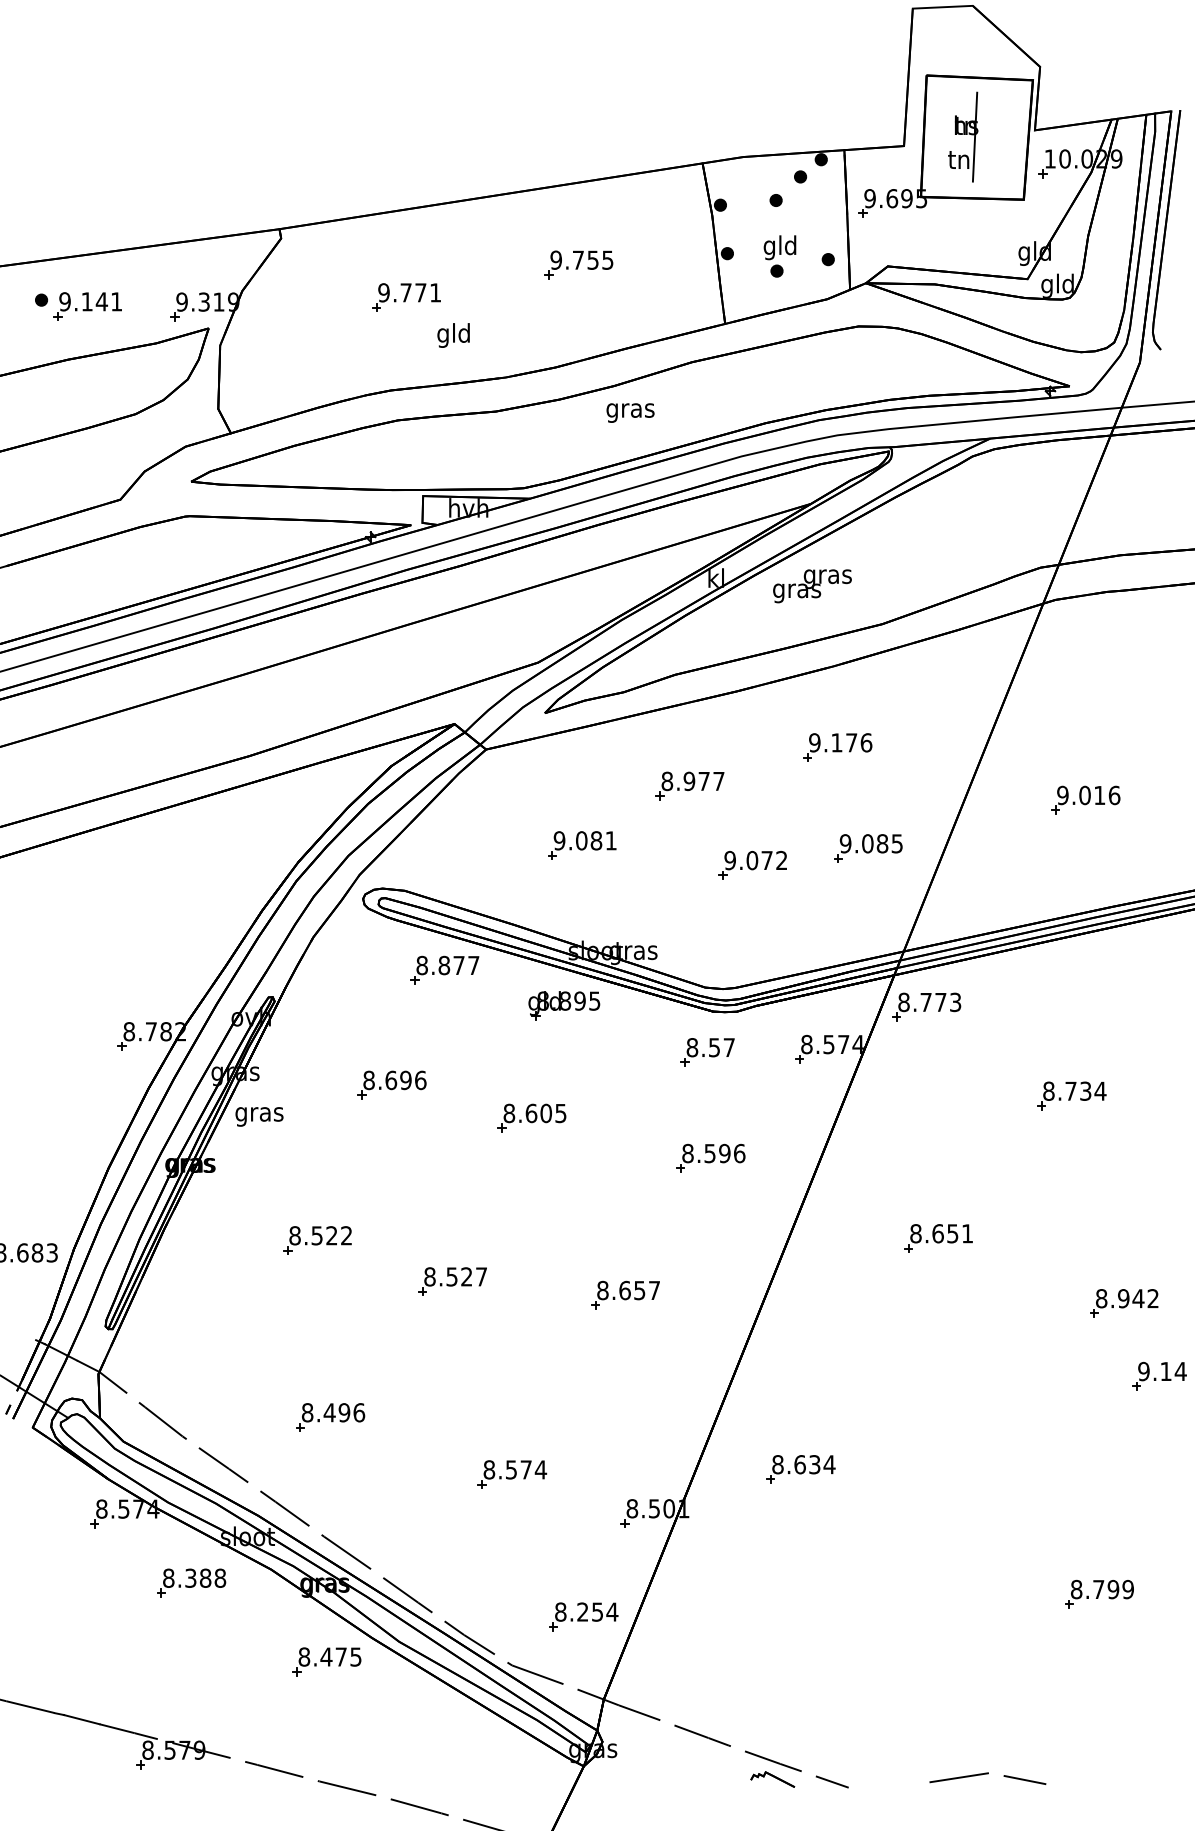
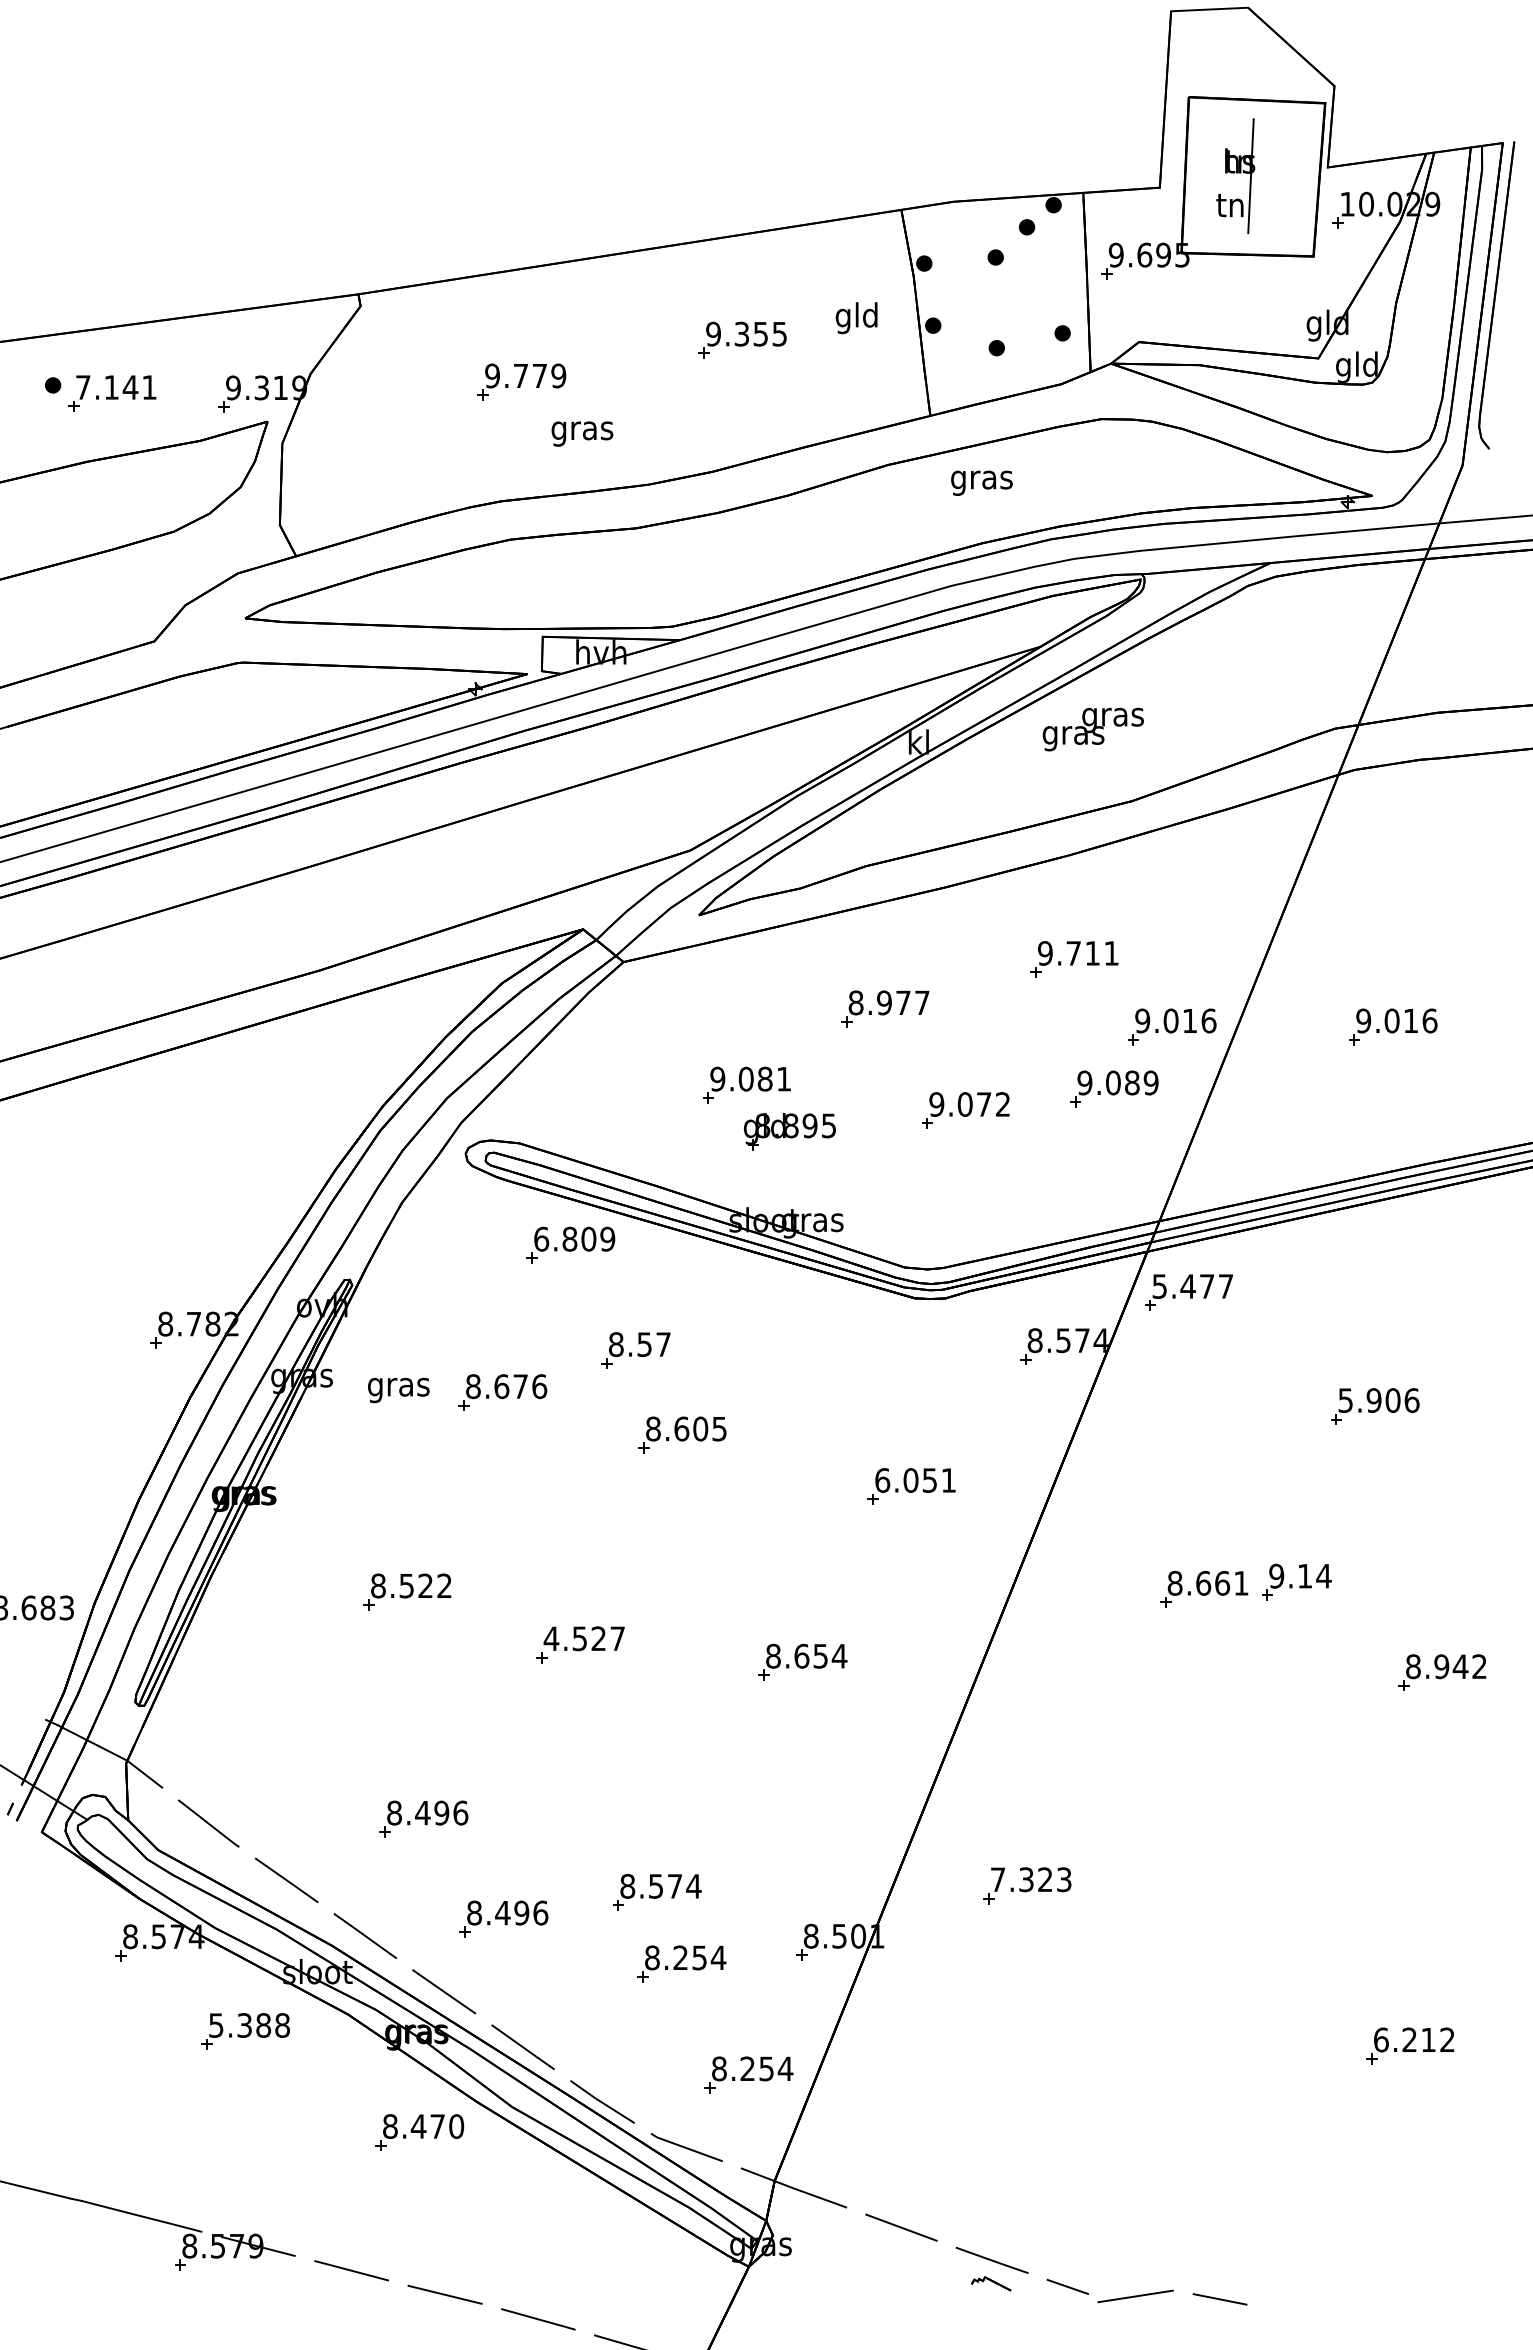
text: (779, 248) -> (856, 318), moved
text: (578, 259) -> (741, 333), 9.755 -> 9.355
text: (435, 292) -> (558, 375), 9.771 -> 9.779
text: (64, 301) -> (82, 387), 9.141 -> 7.141
text: (454, 335) -> (582, 430), gld -> gras
text: (630, 412) -> (981, 482), moved
text: (811, 586) -> (1092, 729), moved
text: (851, 742) -> (1092, 953), 9.176 -> 9.711
part: (913, 799) -> (1172, 1026), added
text: (896, 843) -> (1150, 1082), 9.085 -> 9.089
text: (447, 964) -> (574, 1238), 8.877 -> 6.809
text: (929, 1002) -> (1192, 1286), 8.773 -> 5.477
part: (563, 1005) -> (789, 1131), moved
part: (707, 1052) -> (635, 1350), moved
text: (405, 1080) -> (520, 1386), 8.696 -> 8.676
text: (1074, 1091) -> (1378, 1400), 8.734 -> 5.906
text: (259, 1116) -> (398, 1390), moved
text: (713, 1153) -> (915, 1480), 8.596 -> 6.051
text: (952, 1233) -> (1222, 1583), 8.651 -> 8.661
text: (429, 1276) -> (551, 1638), 8.527 -> 4.527
text: (654, 1290) -> (839, 1656), 8.657 -> 8.654
part: (1159, 1375) -> (1296, 1581), moved
text: (804, 1464) -> (1031, 1879), 8.634 -> 7.323
part: (392, 1494) -> (503, 1918), added
part: (531, 1529) -> (681, 1963), added
text: (168, 1578) -> (216, 2025), 8.388 -> 5.388
text: (1102, 1589) -> (1414, 2039), 8.799 -> 6.212
text: (355, 1657) -> (456, 2126), 8.475 -> 8.470
line: (985, 1774) -> (1169, 2292), moved
part: (772, 1779) -> (990, 2283), size x0.7

